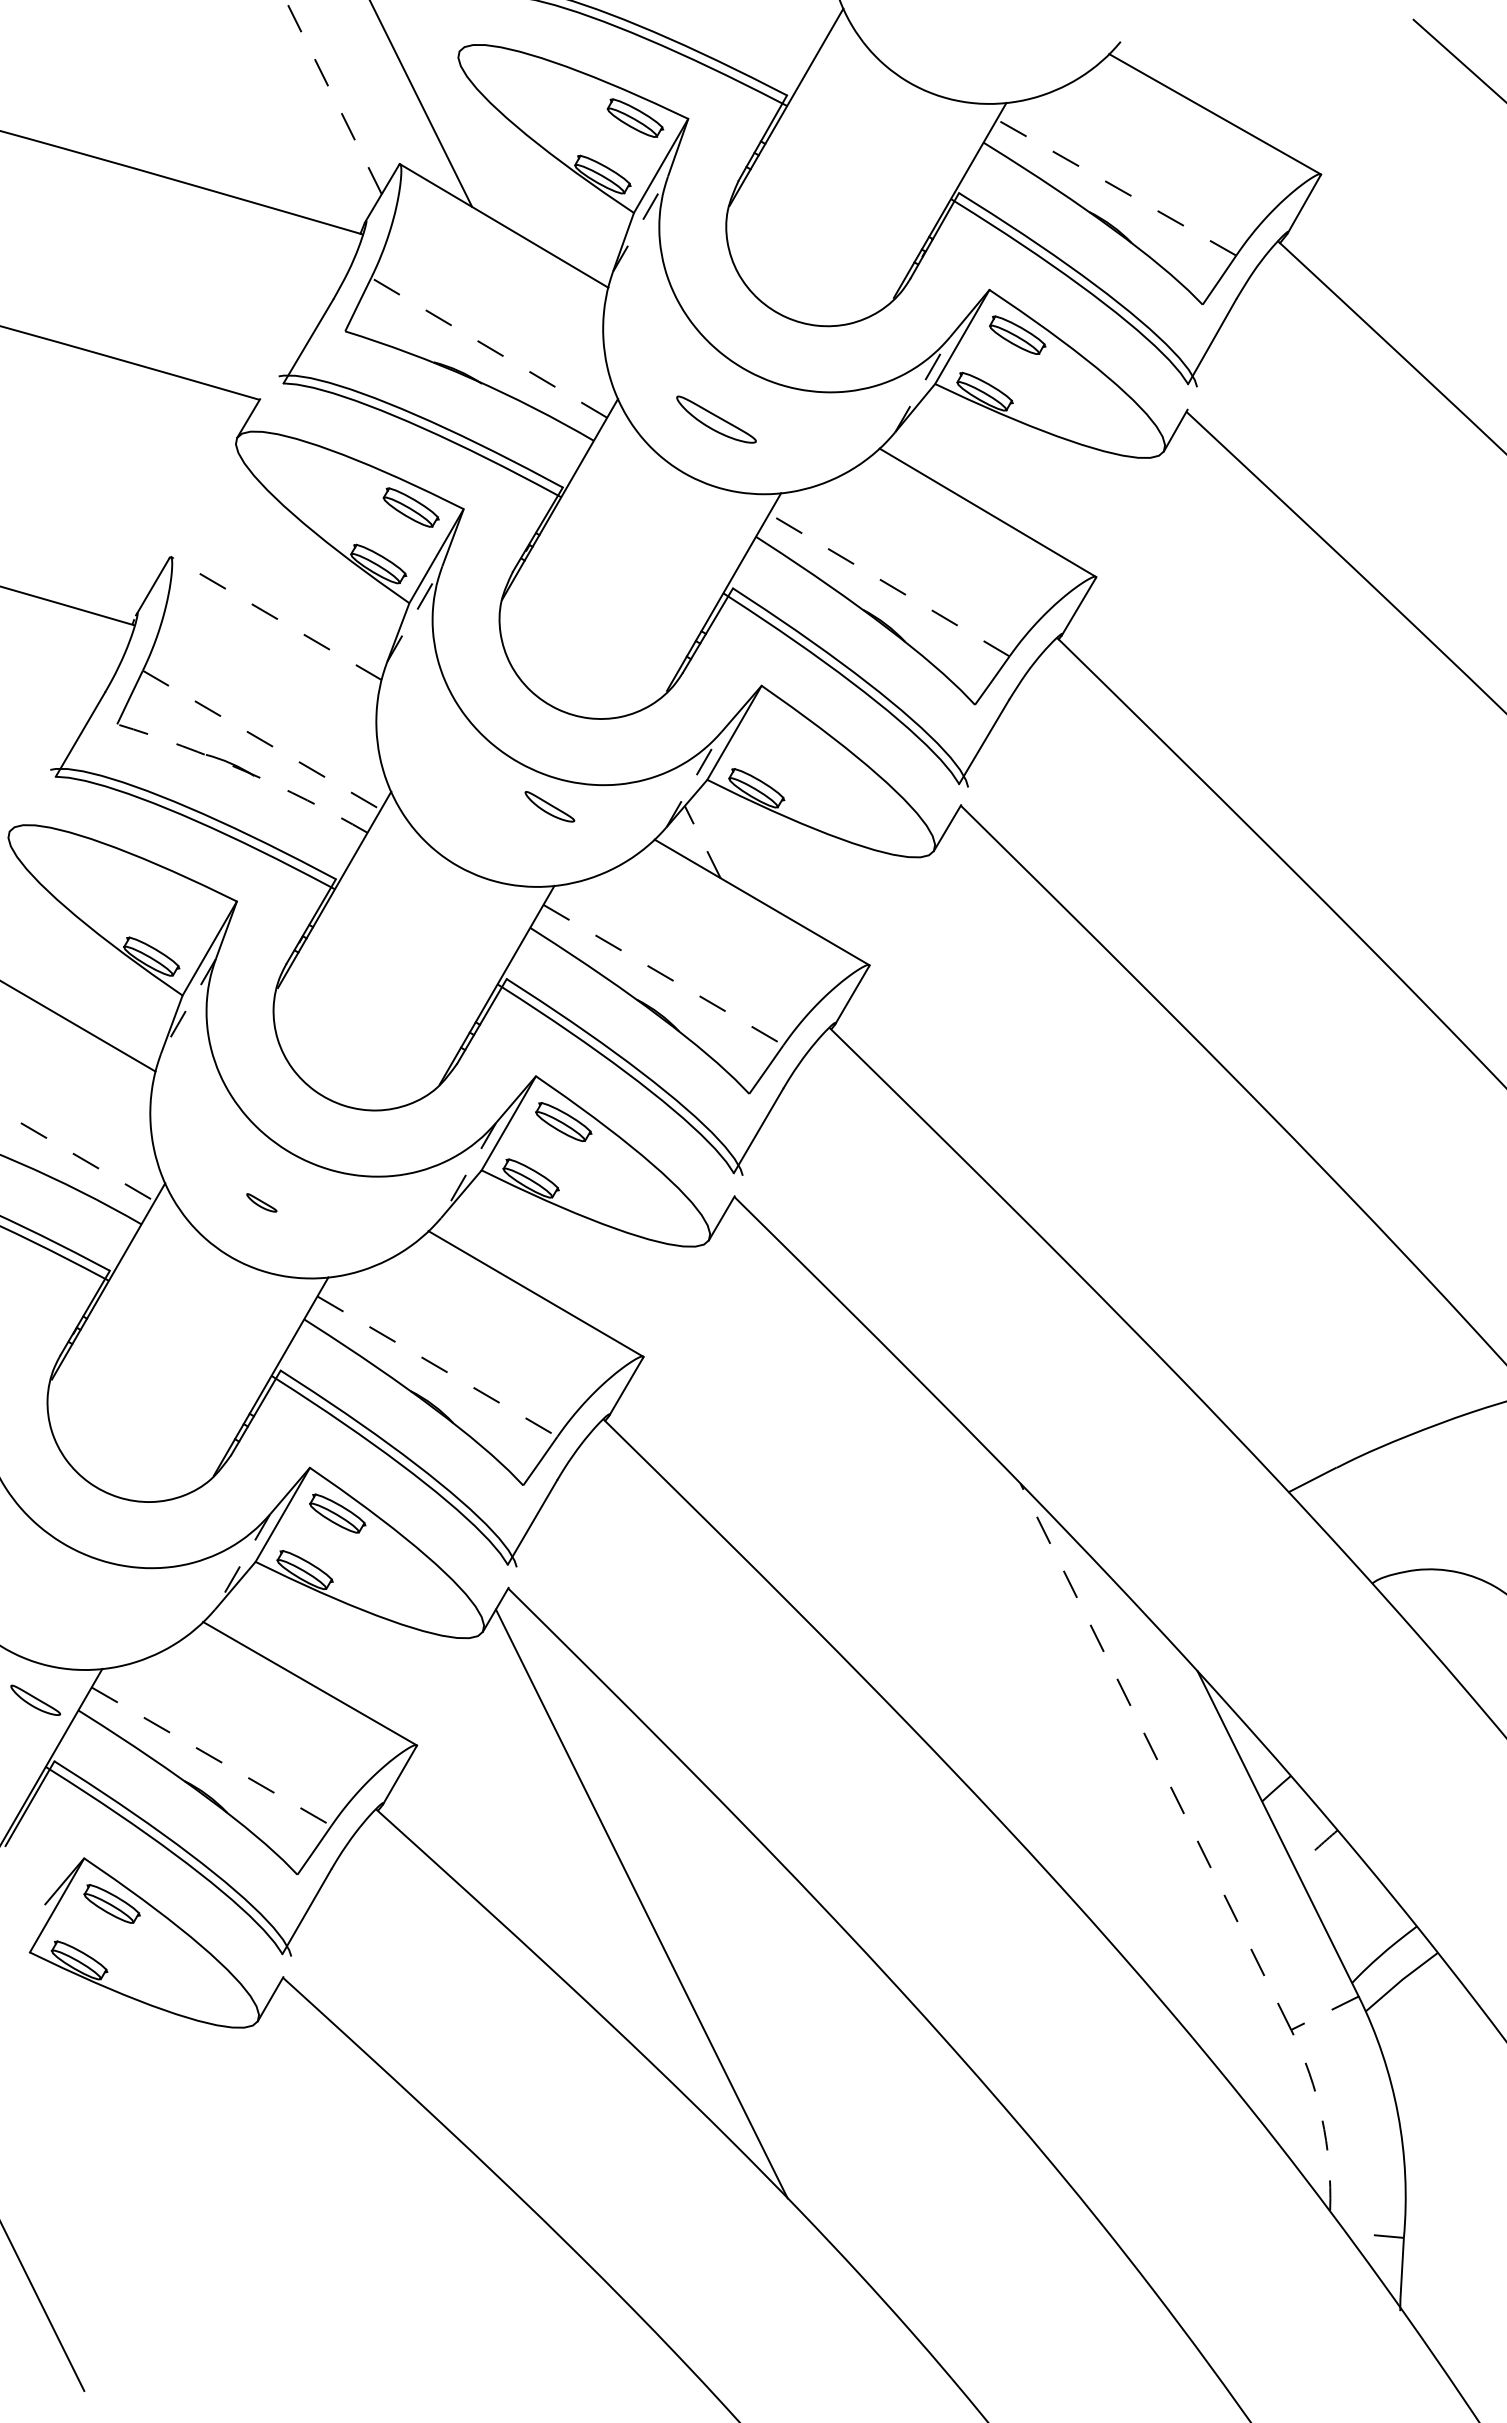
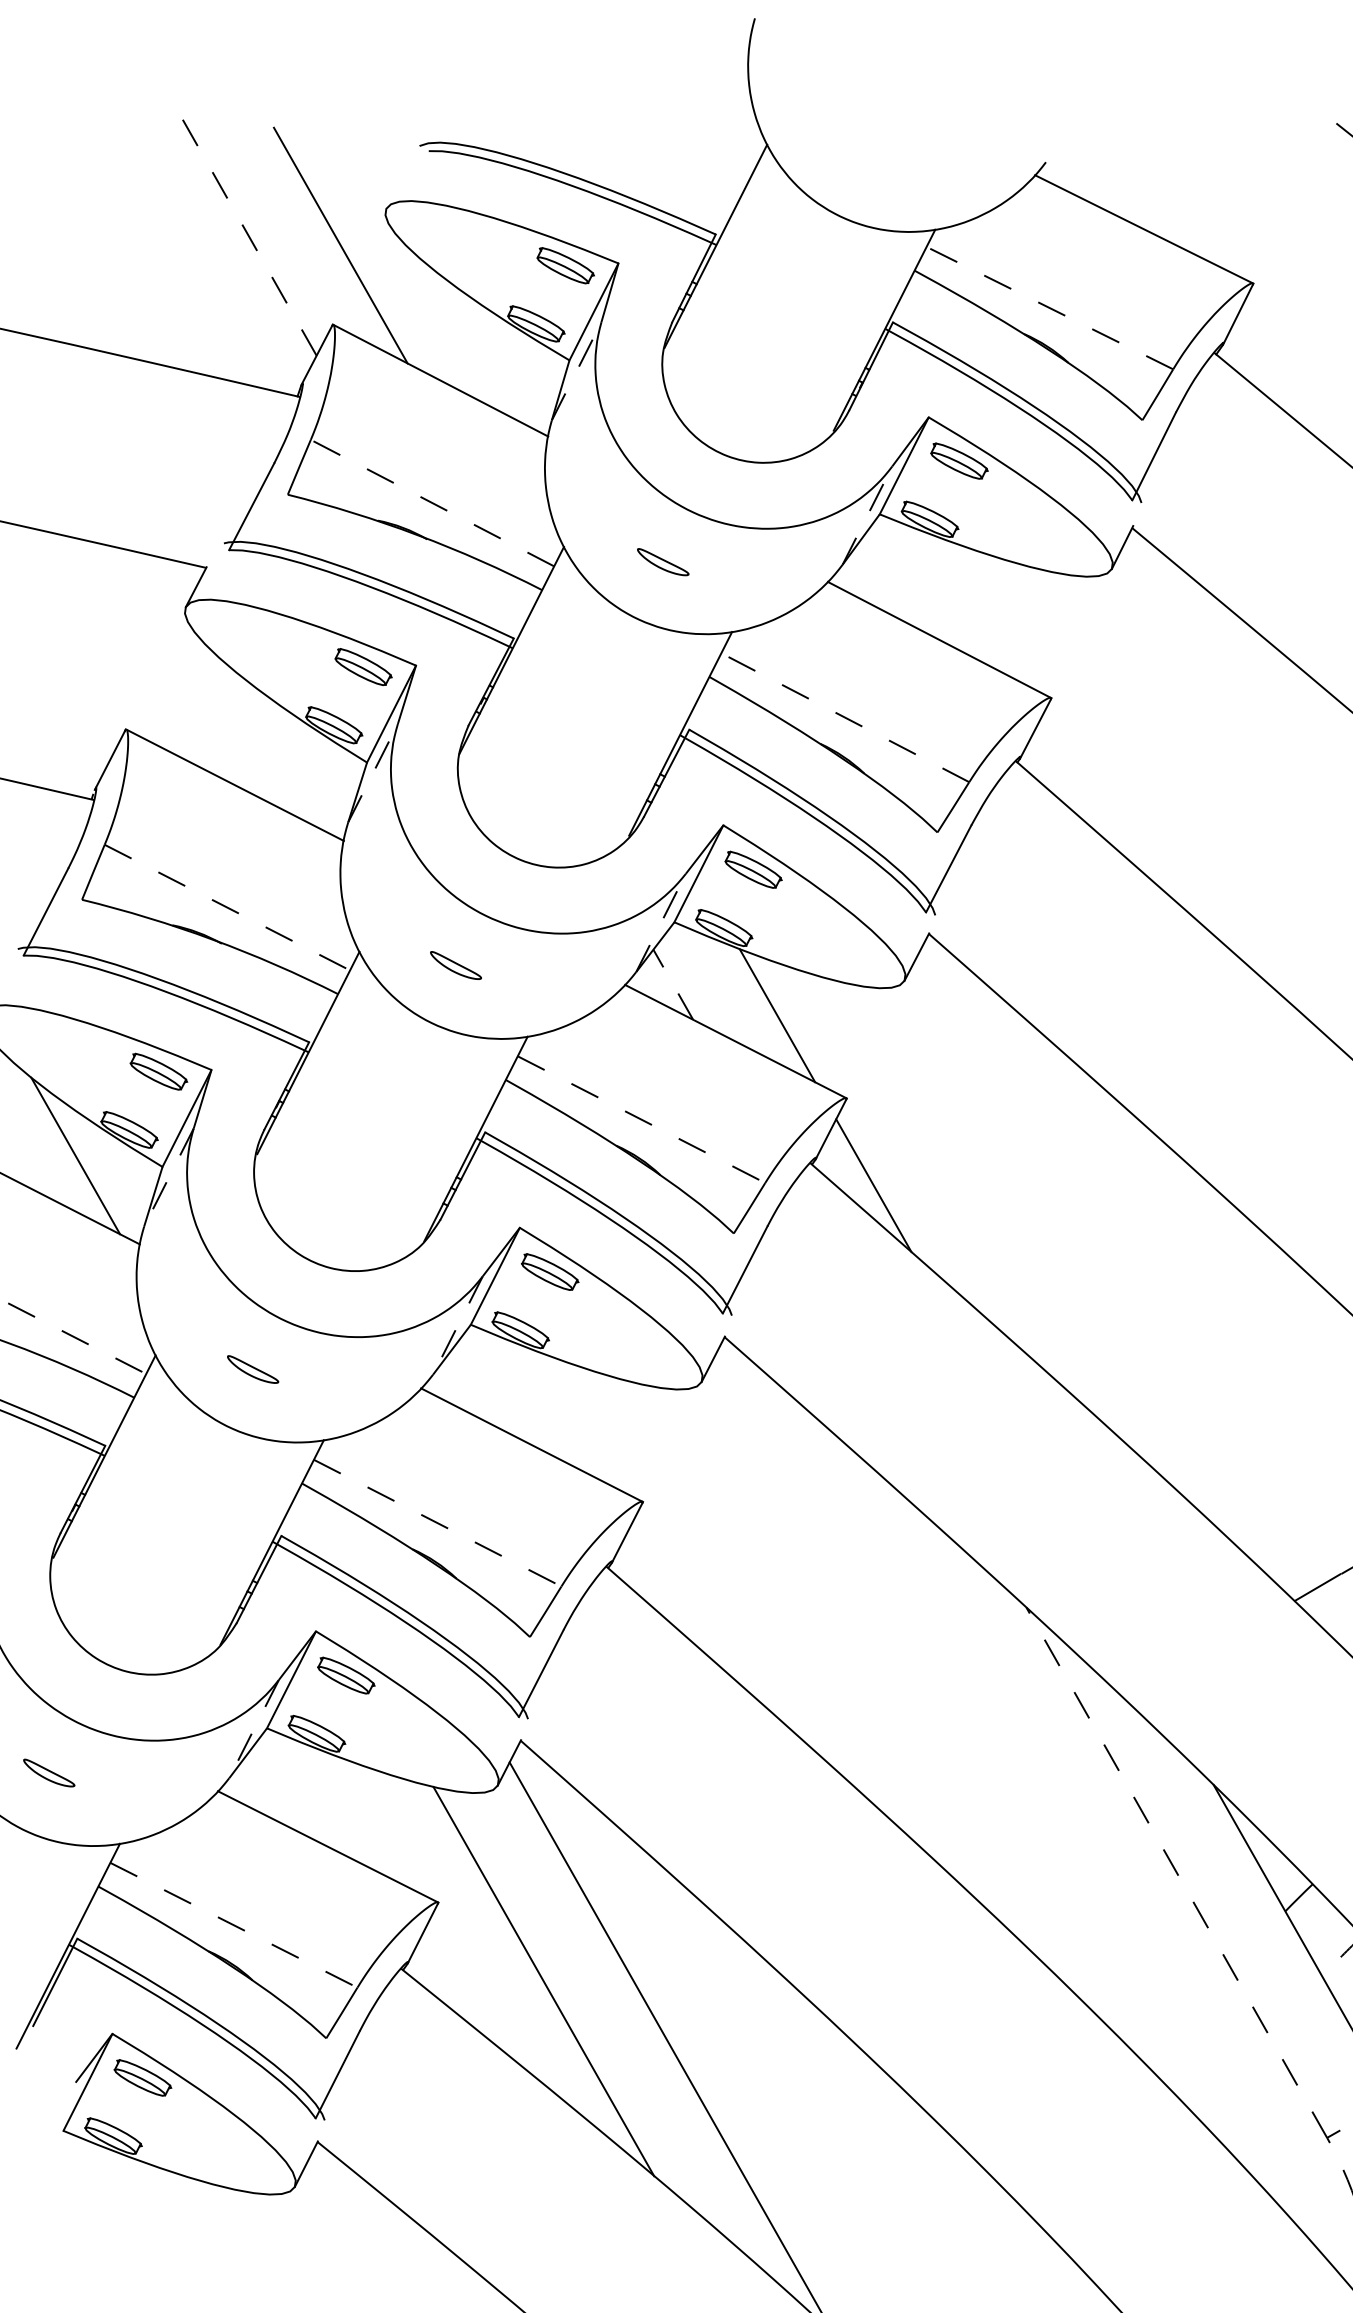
part: (715, 419) -> (662, 562), size x0.62
line: (275, 618) -> (234, 785), dashed -> solid
part: (788, 731) -> (752, 869), added
arc: (245, 771) -> (212, 939), dashed -> solid
part: (549, 806) -> (455, 965), moved
line: (804, 878) -> (776, 1015), added
part: (183, 900) -> (158, 1071), added
line: (96, 979) -> (75, 1155), added
line: (891, 1053) -> (873, 1185), added
part: (261, 1202) -> (252, 1369), size x1.67
part: (35, 1699) -> (49, 1772), moved
line: (517, 1829) -> (543, 1980), added

